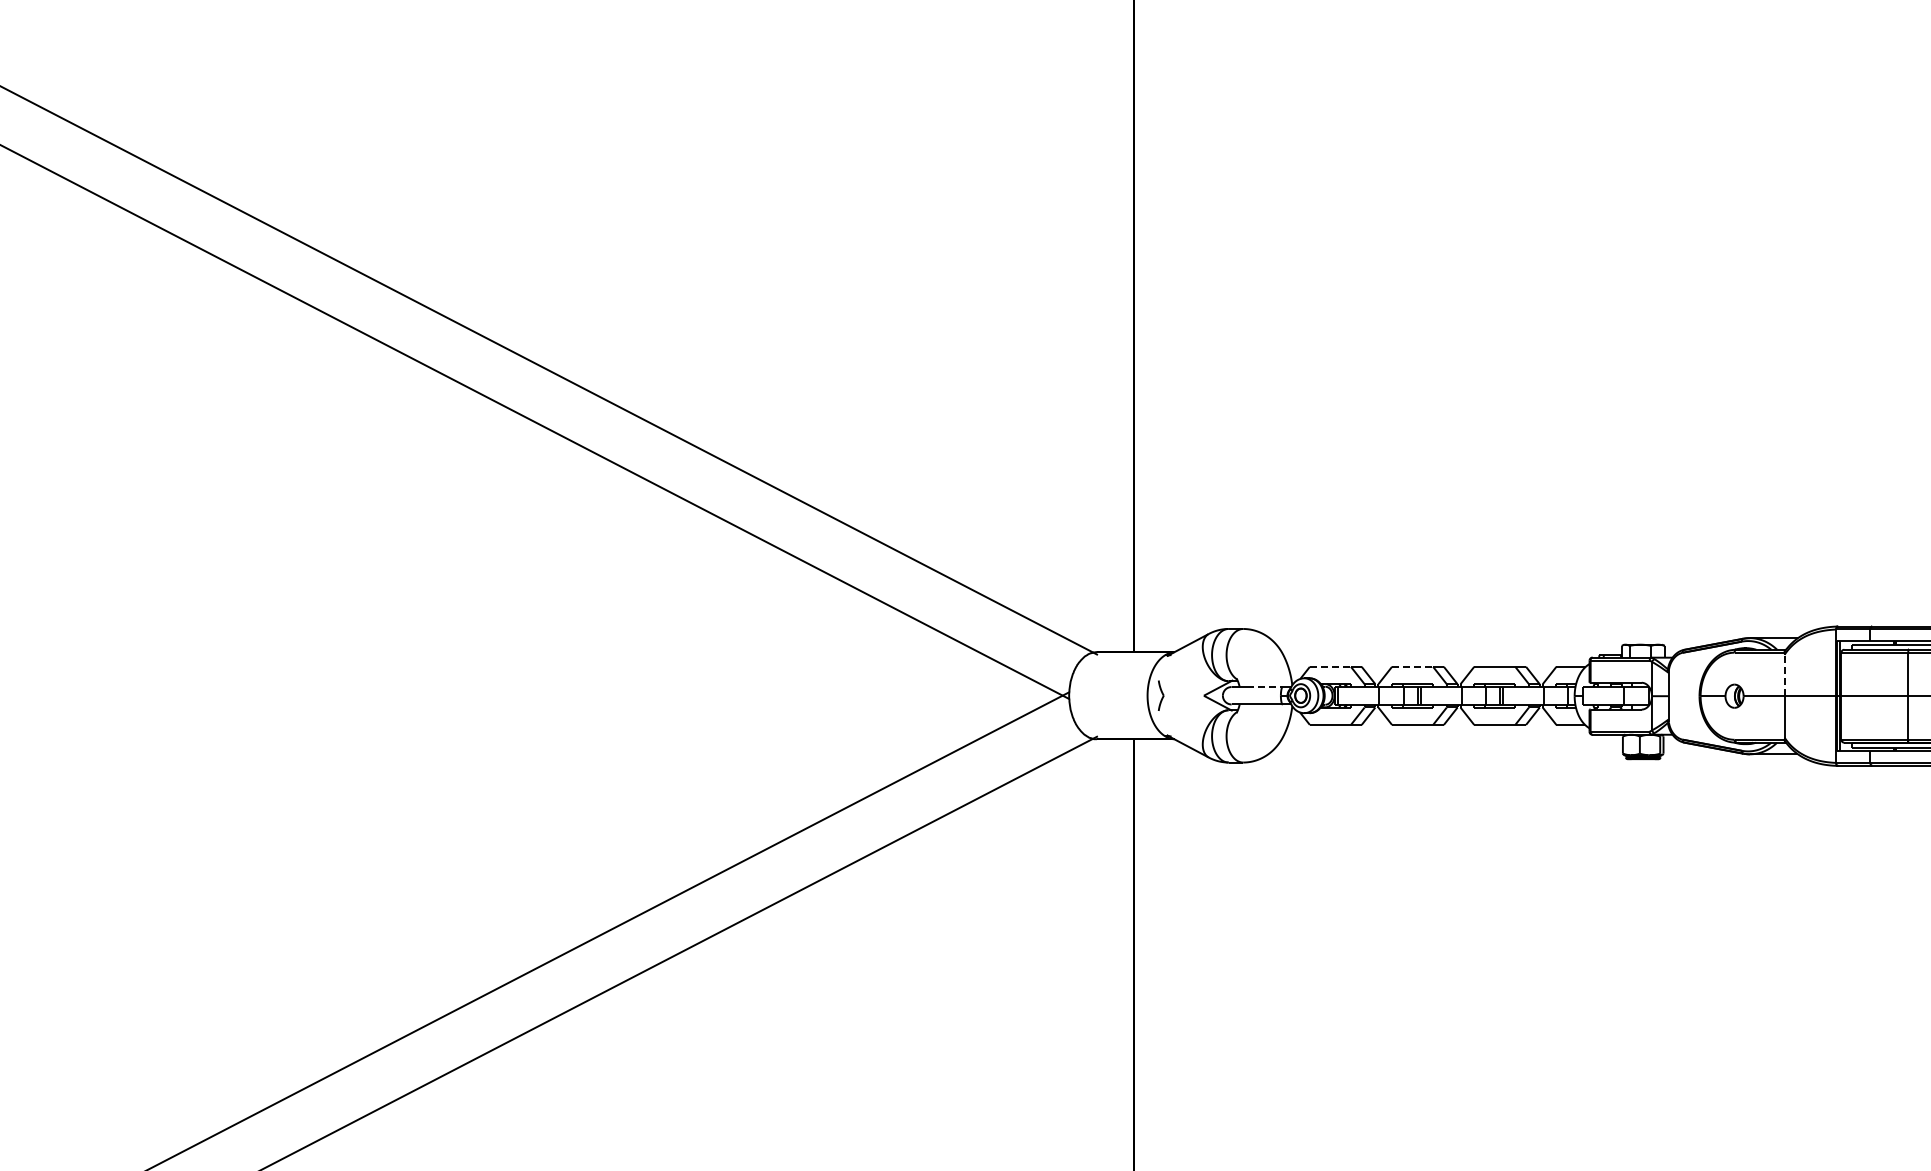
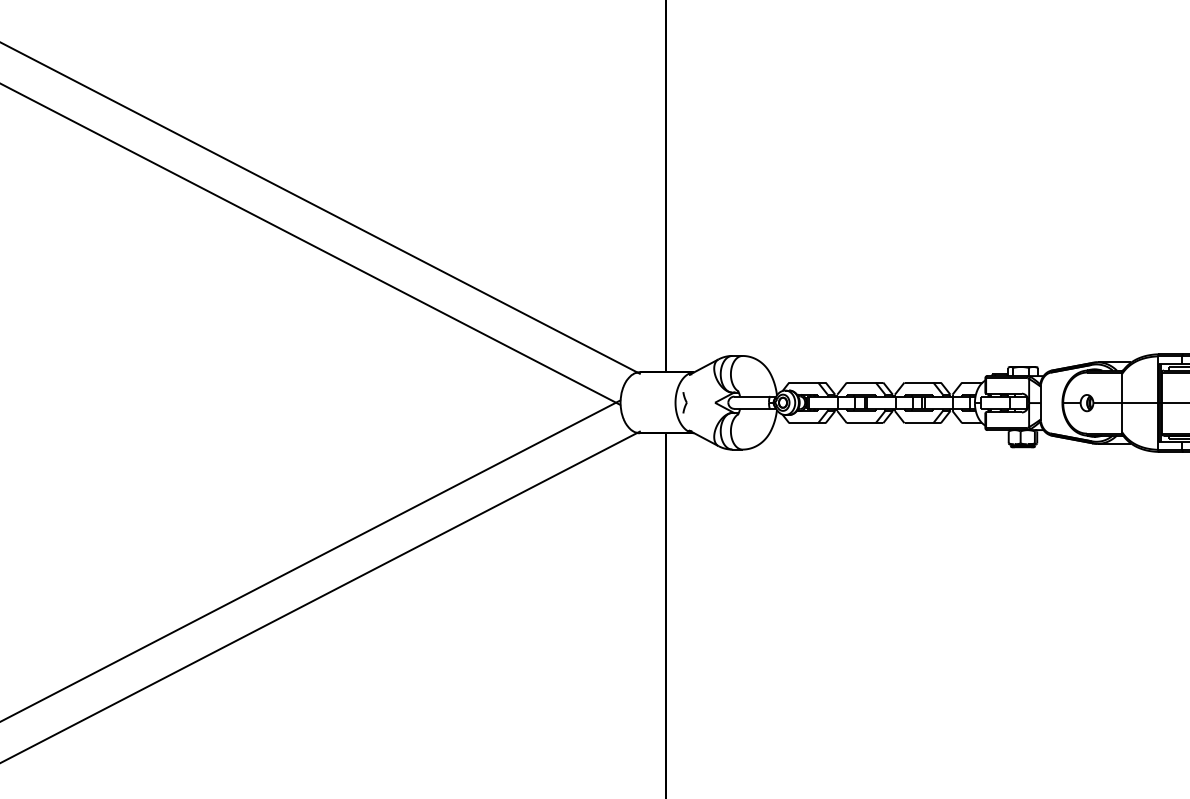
line: (1330, 666) -> (803, 382), dashed -> solid
line: (1412, 666) -> (861, 382), dashed -> solid
line: (1784, 675) -> (1122, 388), dashed -> solid
line: (1264, 687) -> (757, 396), dashed -> solid

